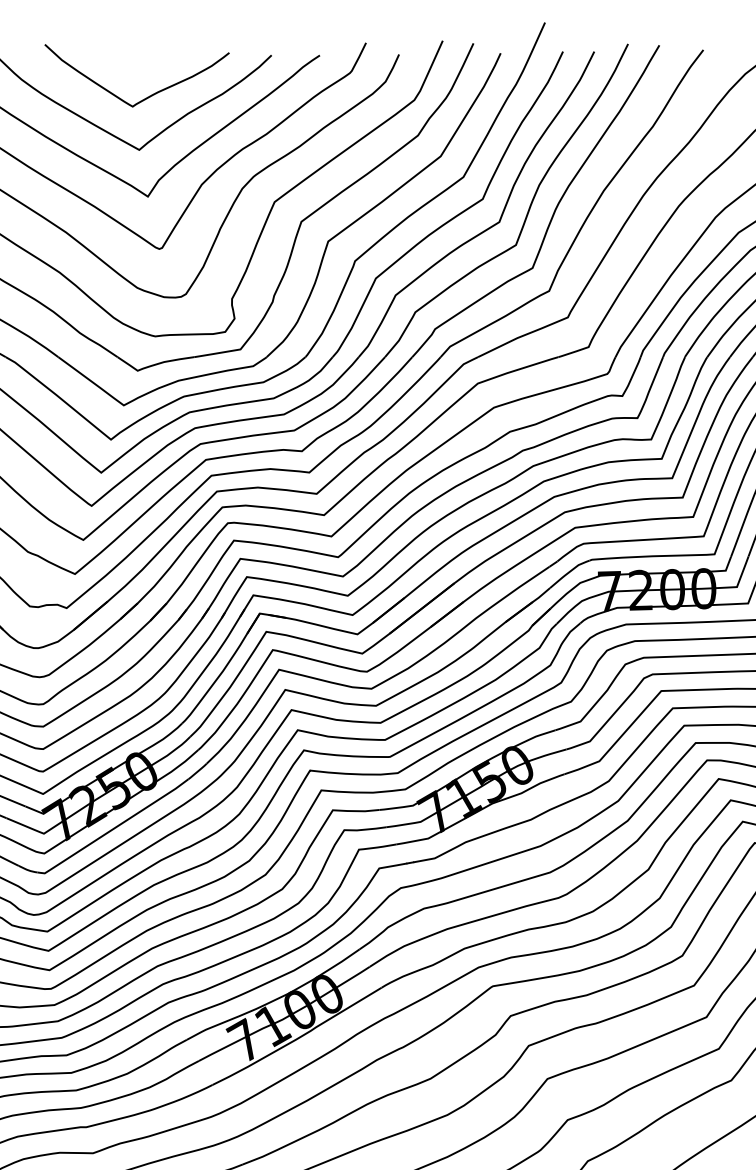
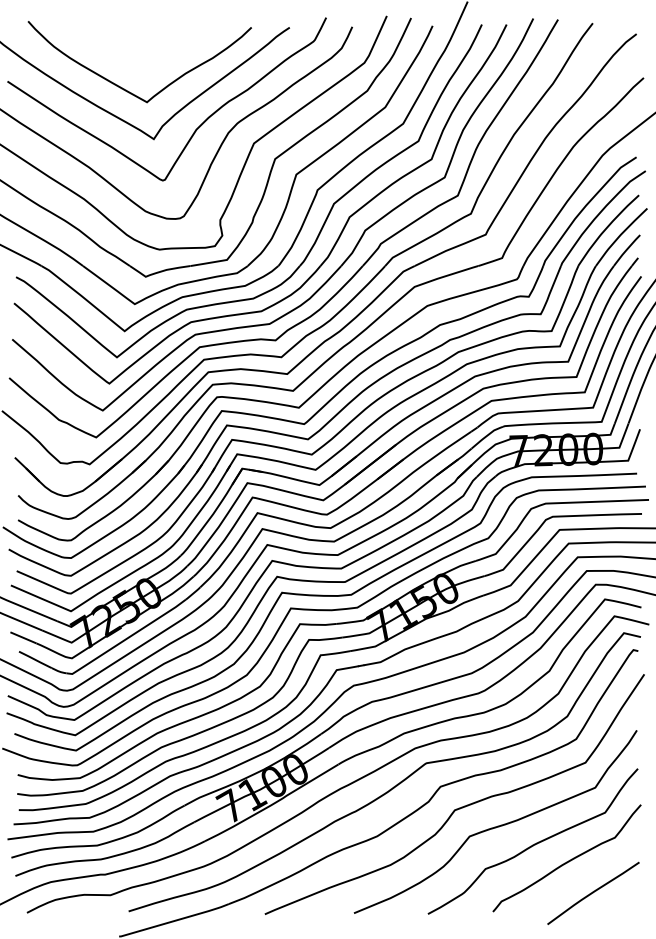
curve: (148, 95) -> (154, 59), removed

